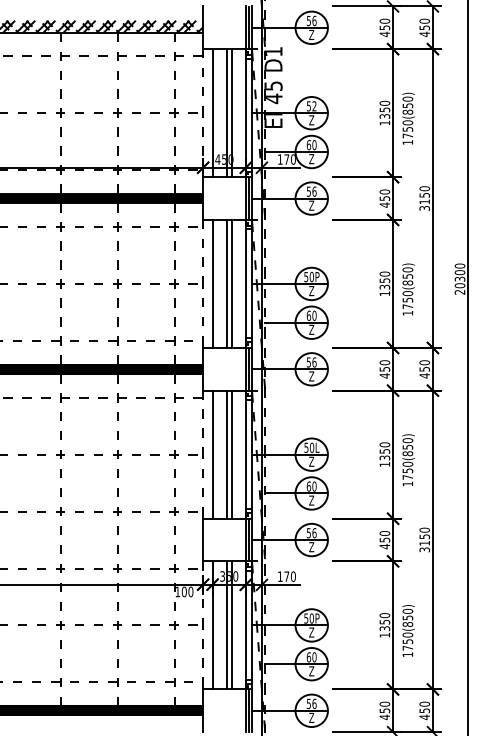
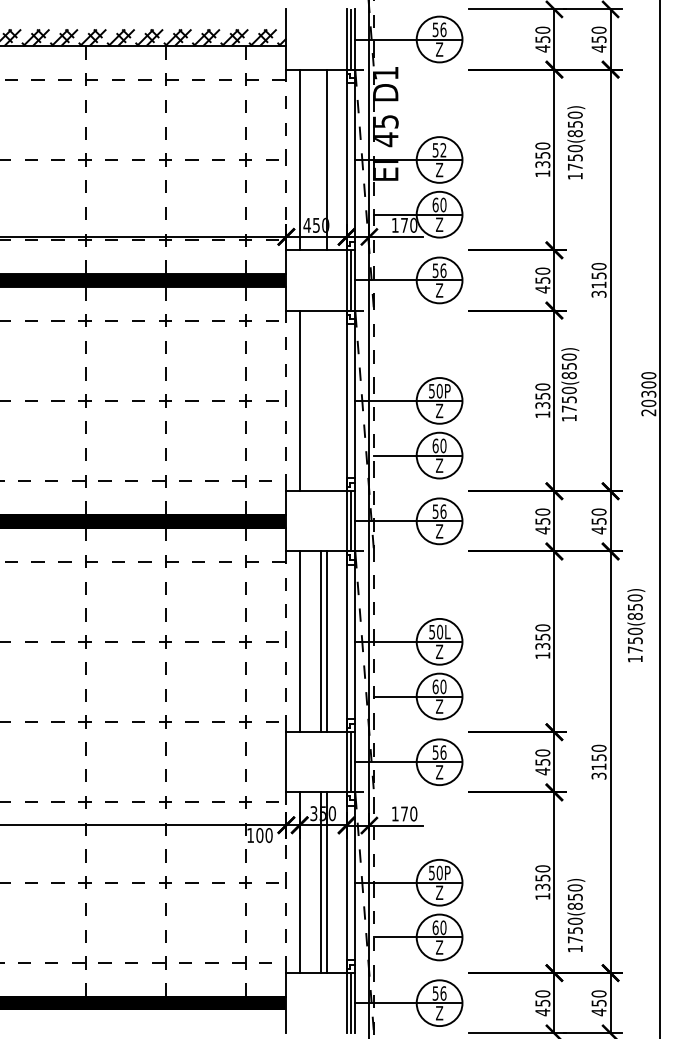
line: (227, 112) -> (320, 159), removed
text: (408, 118) -> (576, 142), moved
line: (227, 283) -> (320, 400), removed
line: (231, 283) -> (326, 400), removed
text: (408, 289) -> (570, 384), moved
text: (408, 460) -> (636, 625), moved
text: (408, 630) -> (576, 915), moved

